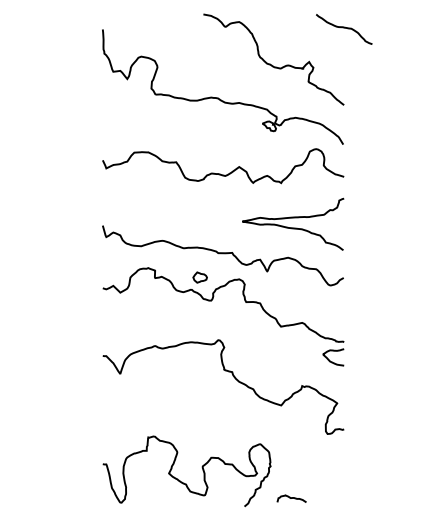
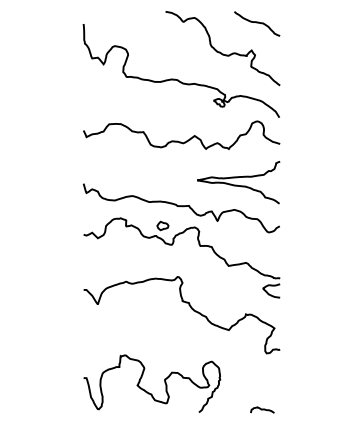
curve: (344, 28) -> (257, 23), moved
curve: (291, 498) -> (262, 409), moved

